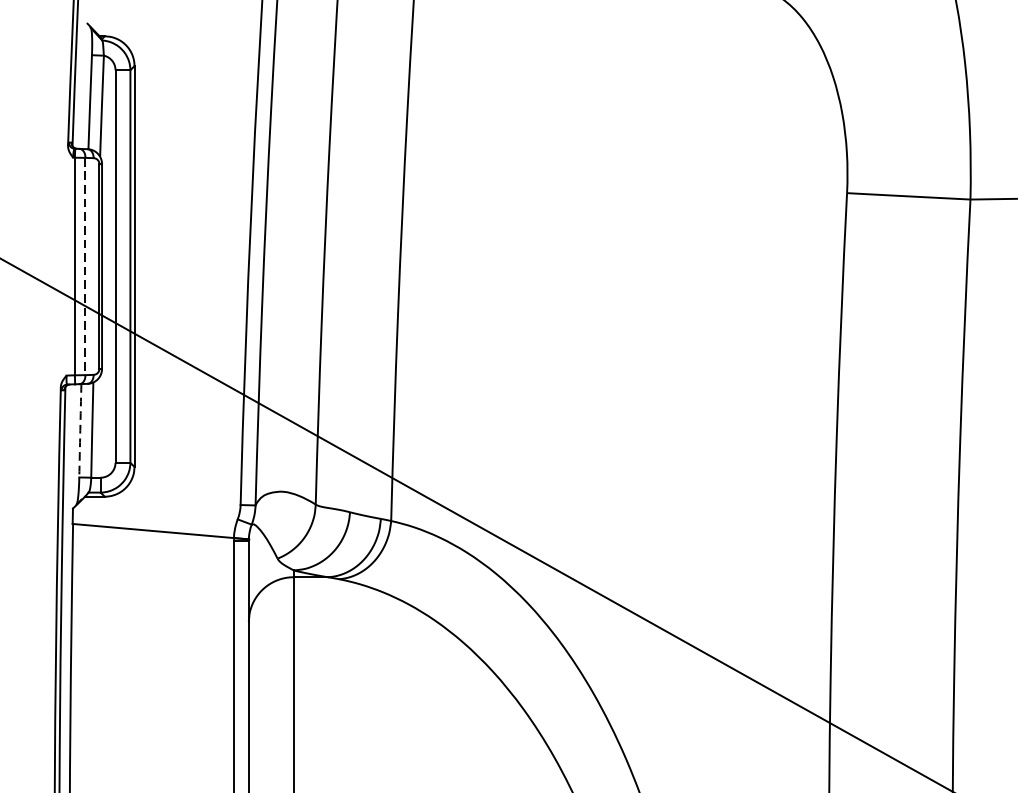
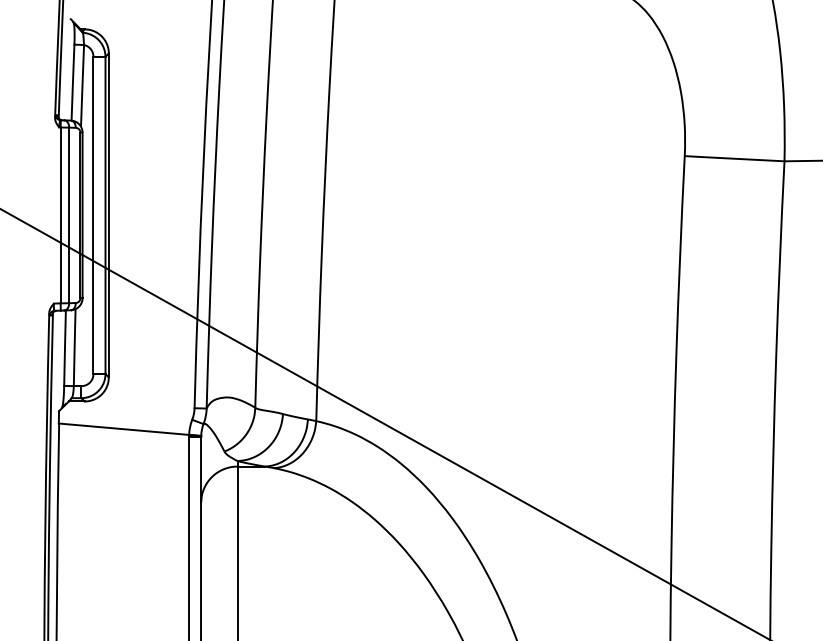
line: (85, 266) -> (69, 215), dashed -> solid
arc: (80, 431) -> (65, 348), dashed -> solid

